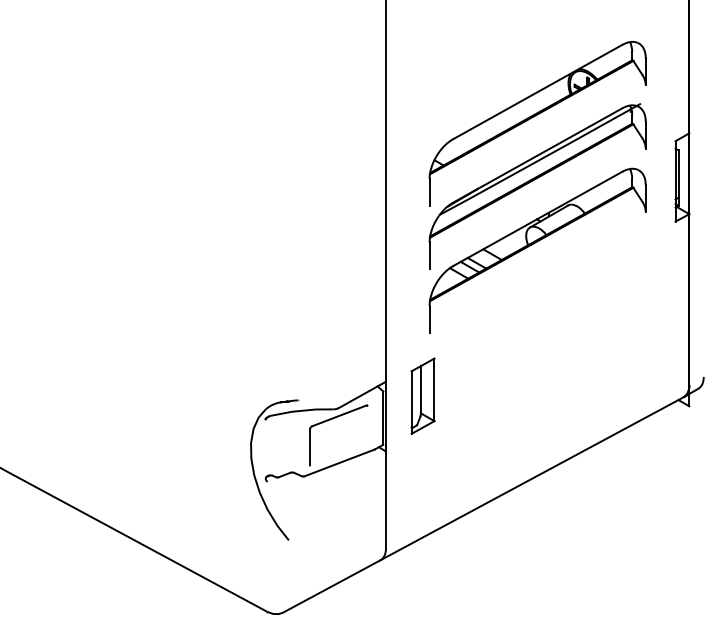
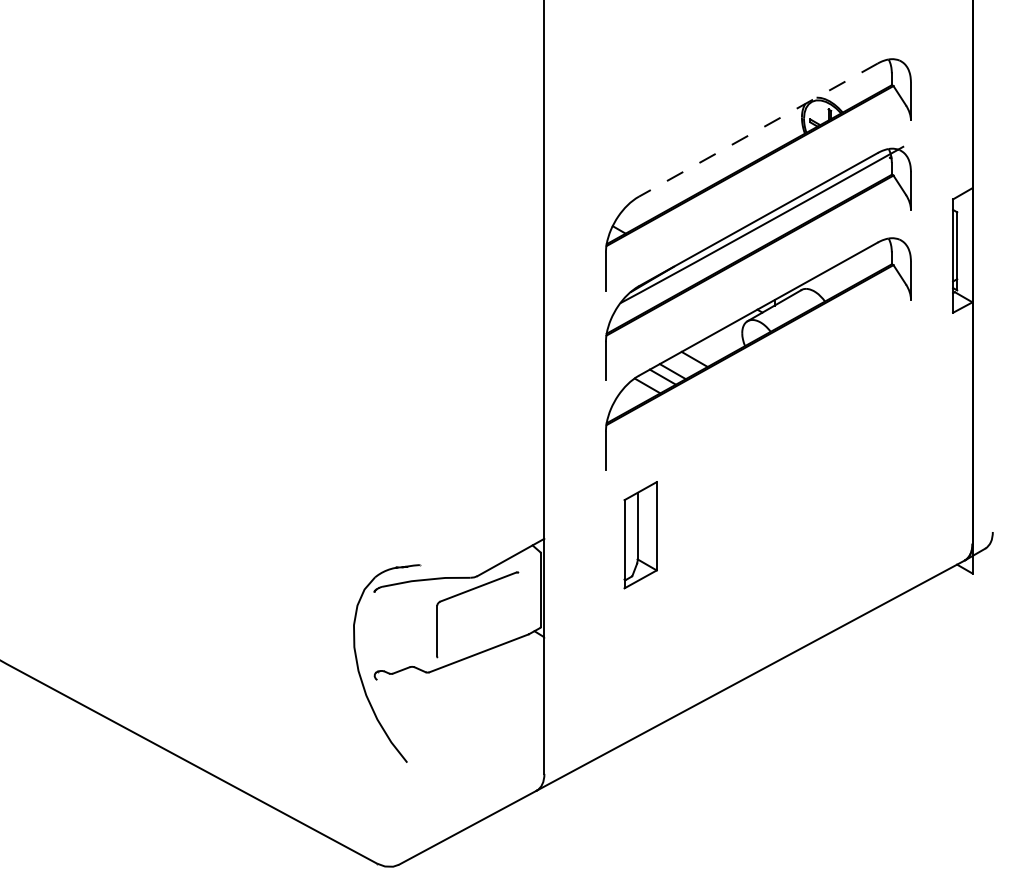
line: (537, 92) -> (758, 130), solid -> dashed
part: (422, 396) -> (640, 535), moved

